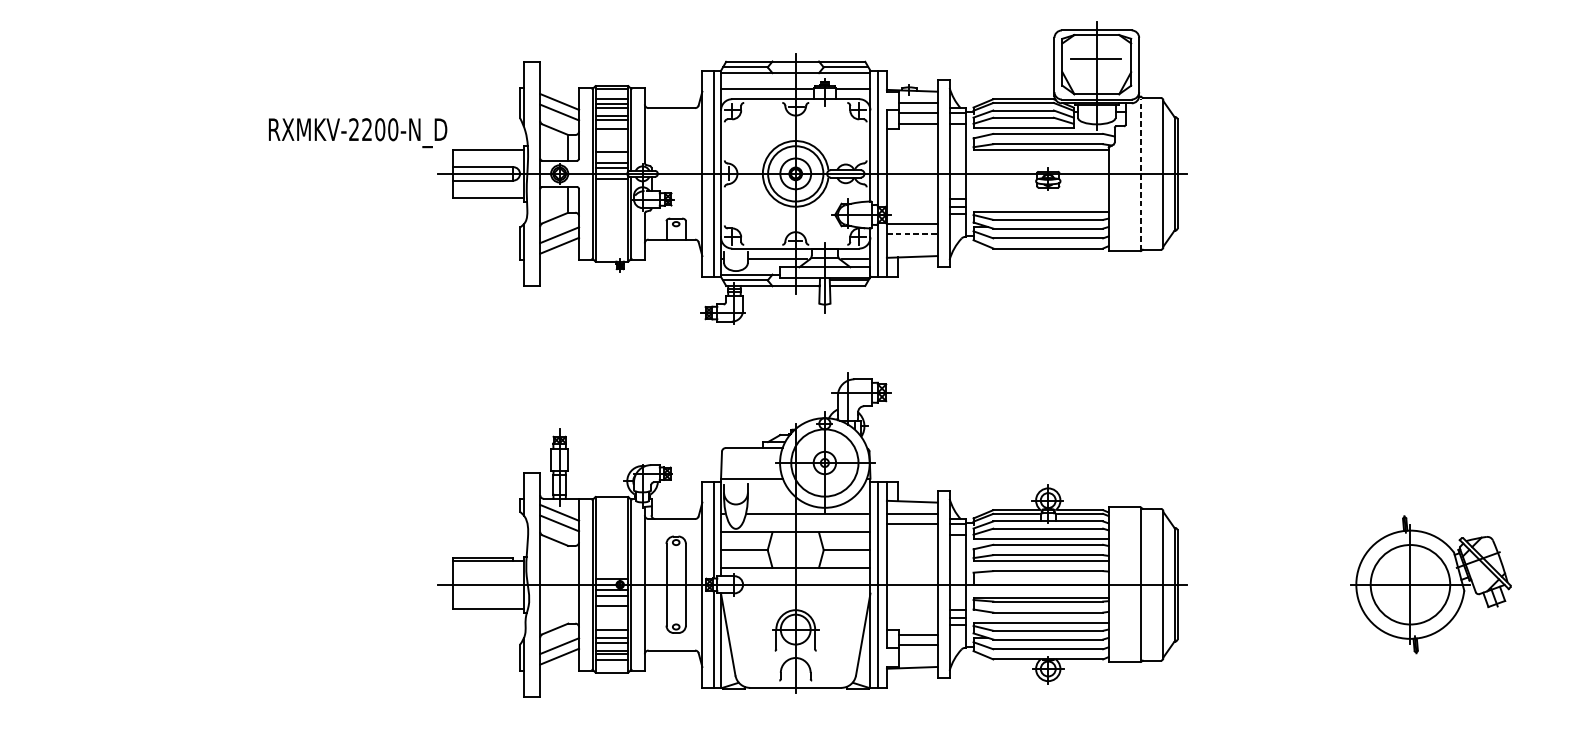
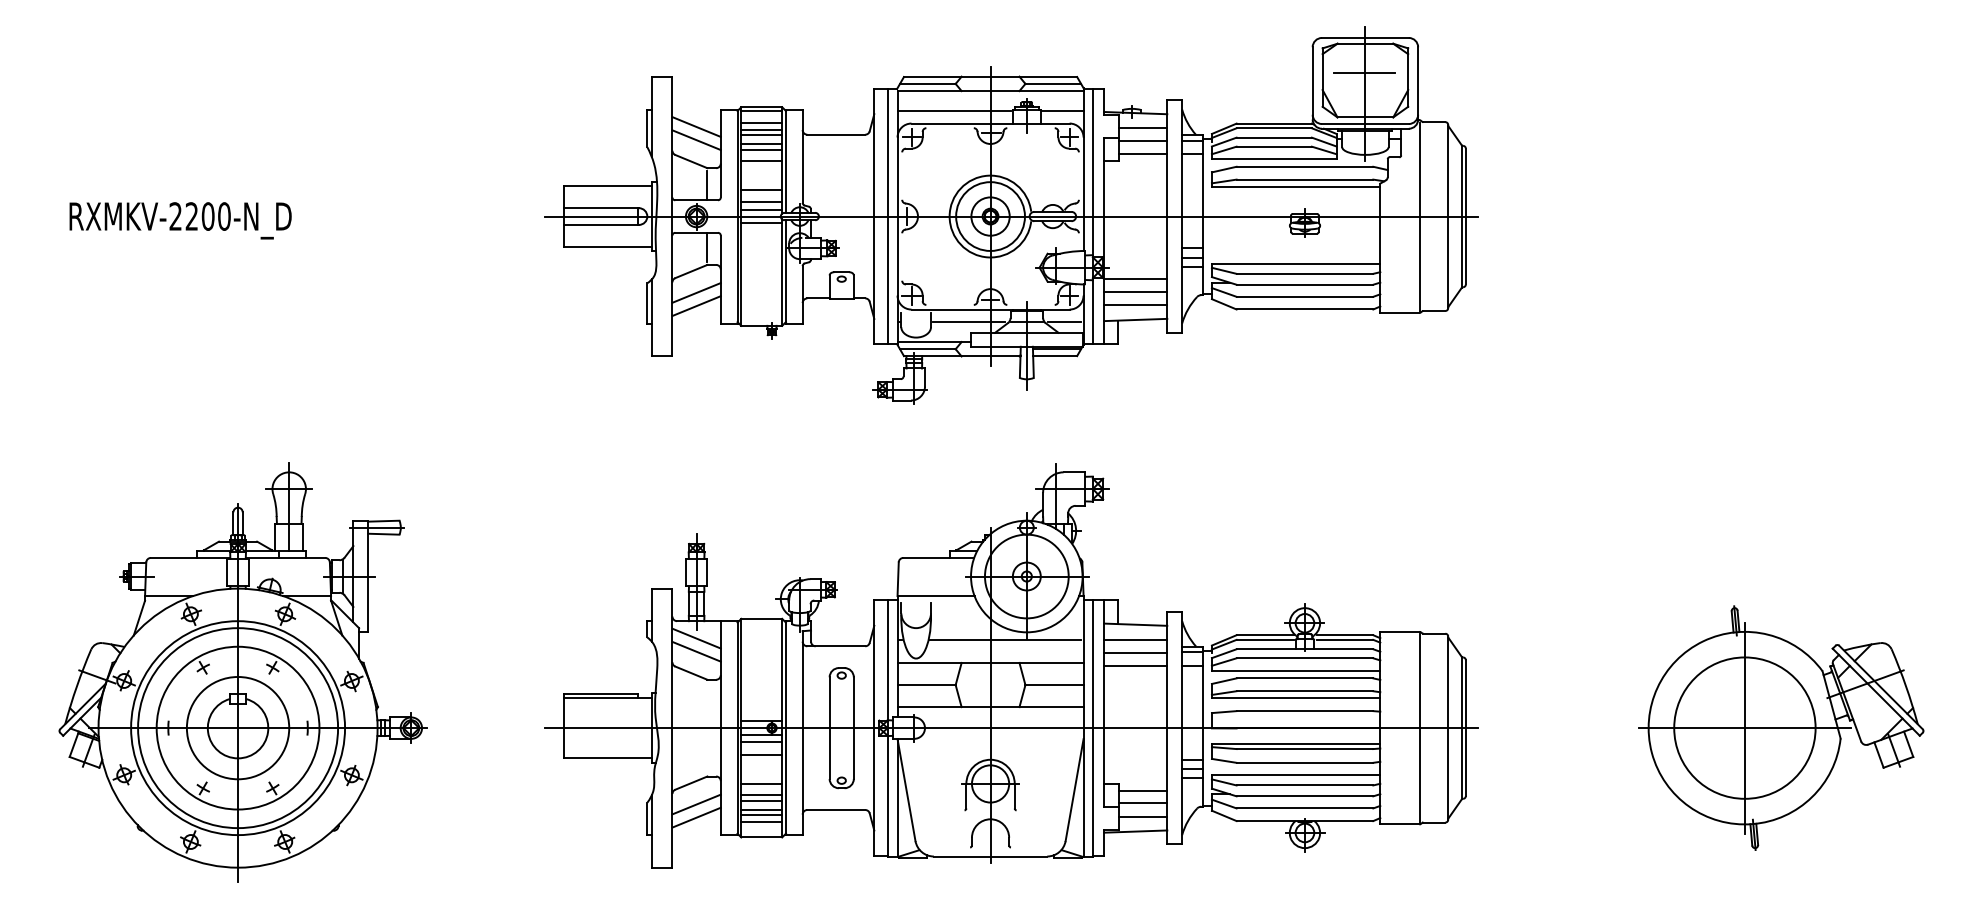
text: (357, 132) -> (180, 220), moved
line: (1141, 174) -> (1420, 217), dashed -> solid
line: (912, 234) -> (1135, 291), dashed -> solid
line: (912, 245) -> (1135, 305), added
line: (912, 534) -> (1135, 665), added
part: (194, 540) -> (242, 672), added
part: (1431, 584) -> (1781, 727), size x1.43
line: (917, 655) -> (1142, 816), added

